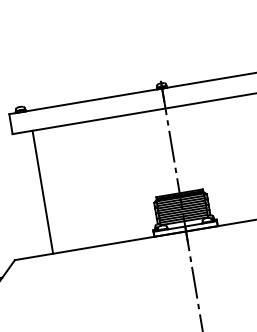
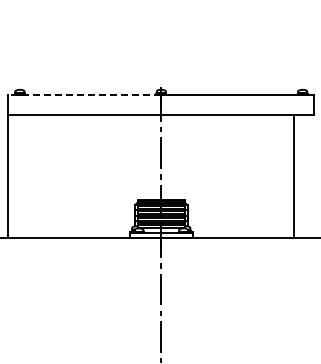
line: (85, 101) -> (84, 95), solid -> dashed
line: (43, 192) -> (8, 176), moved

